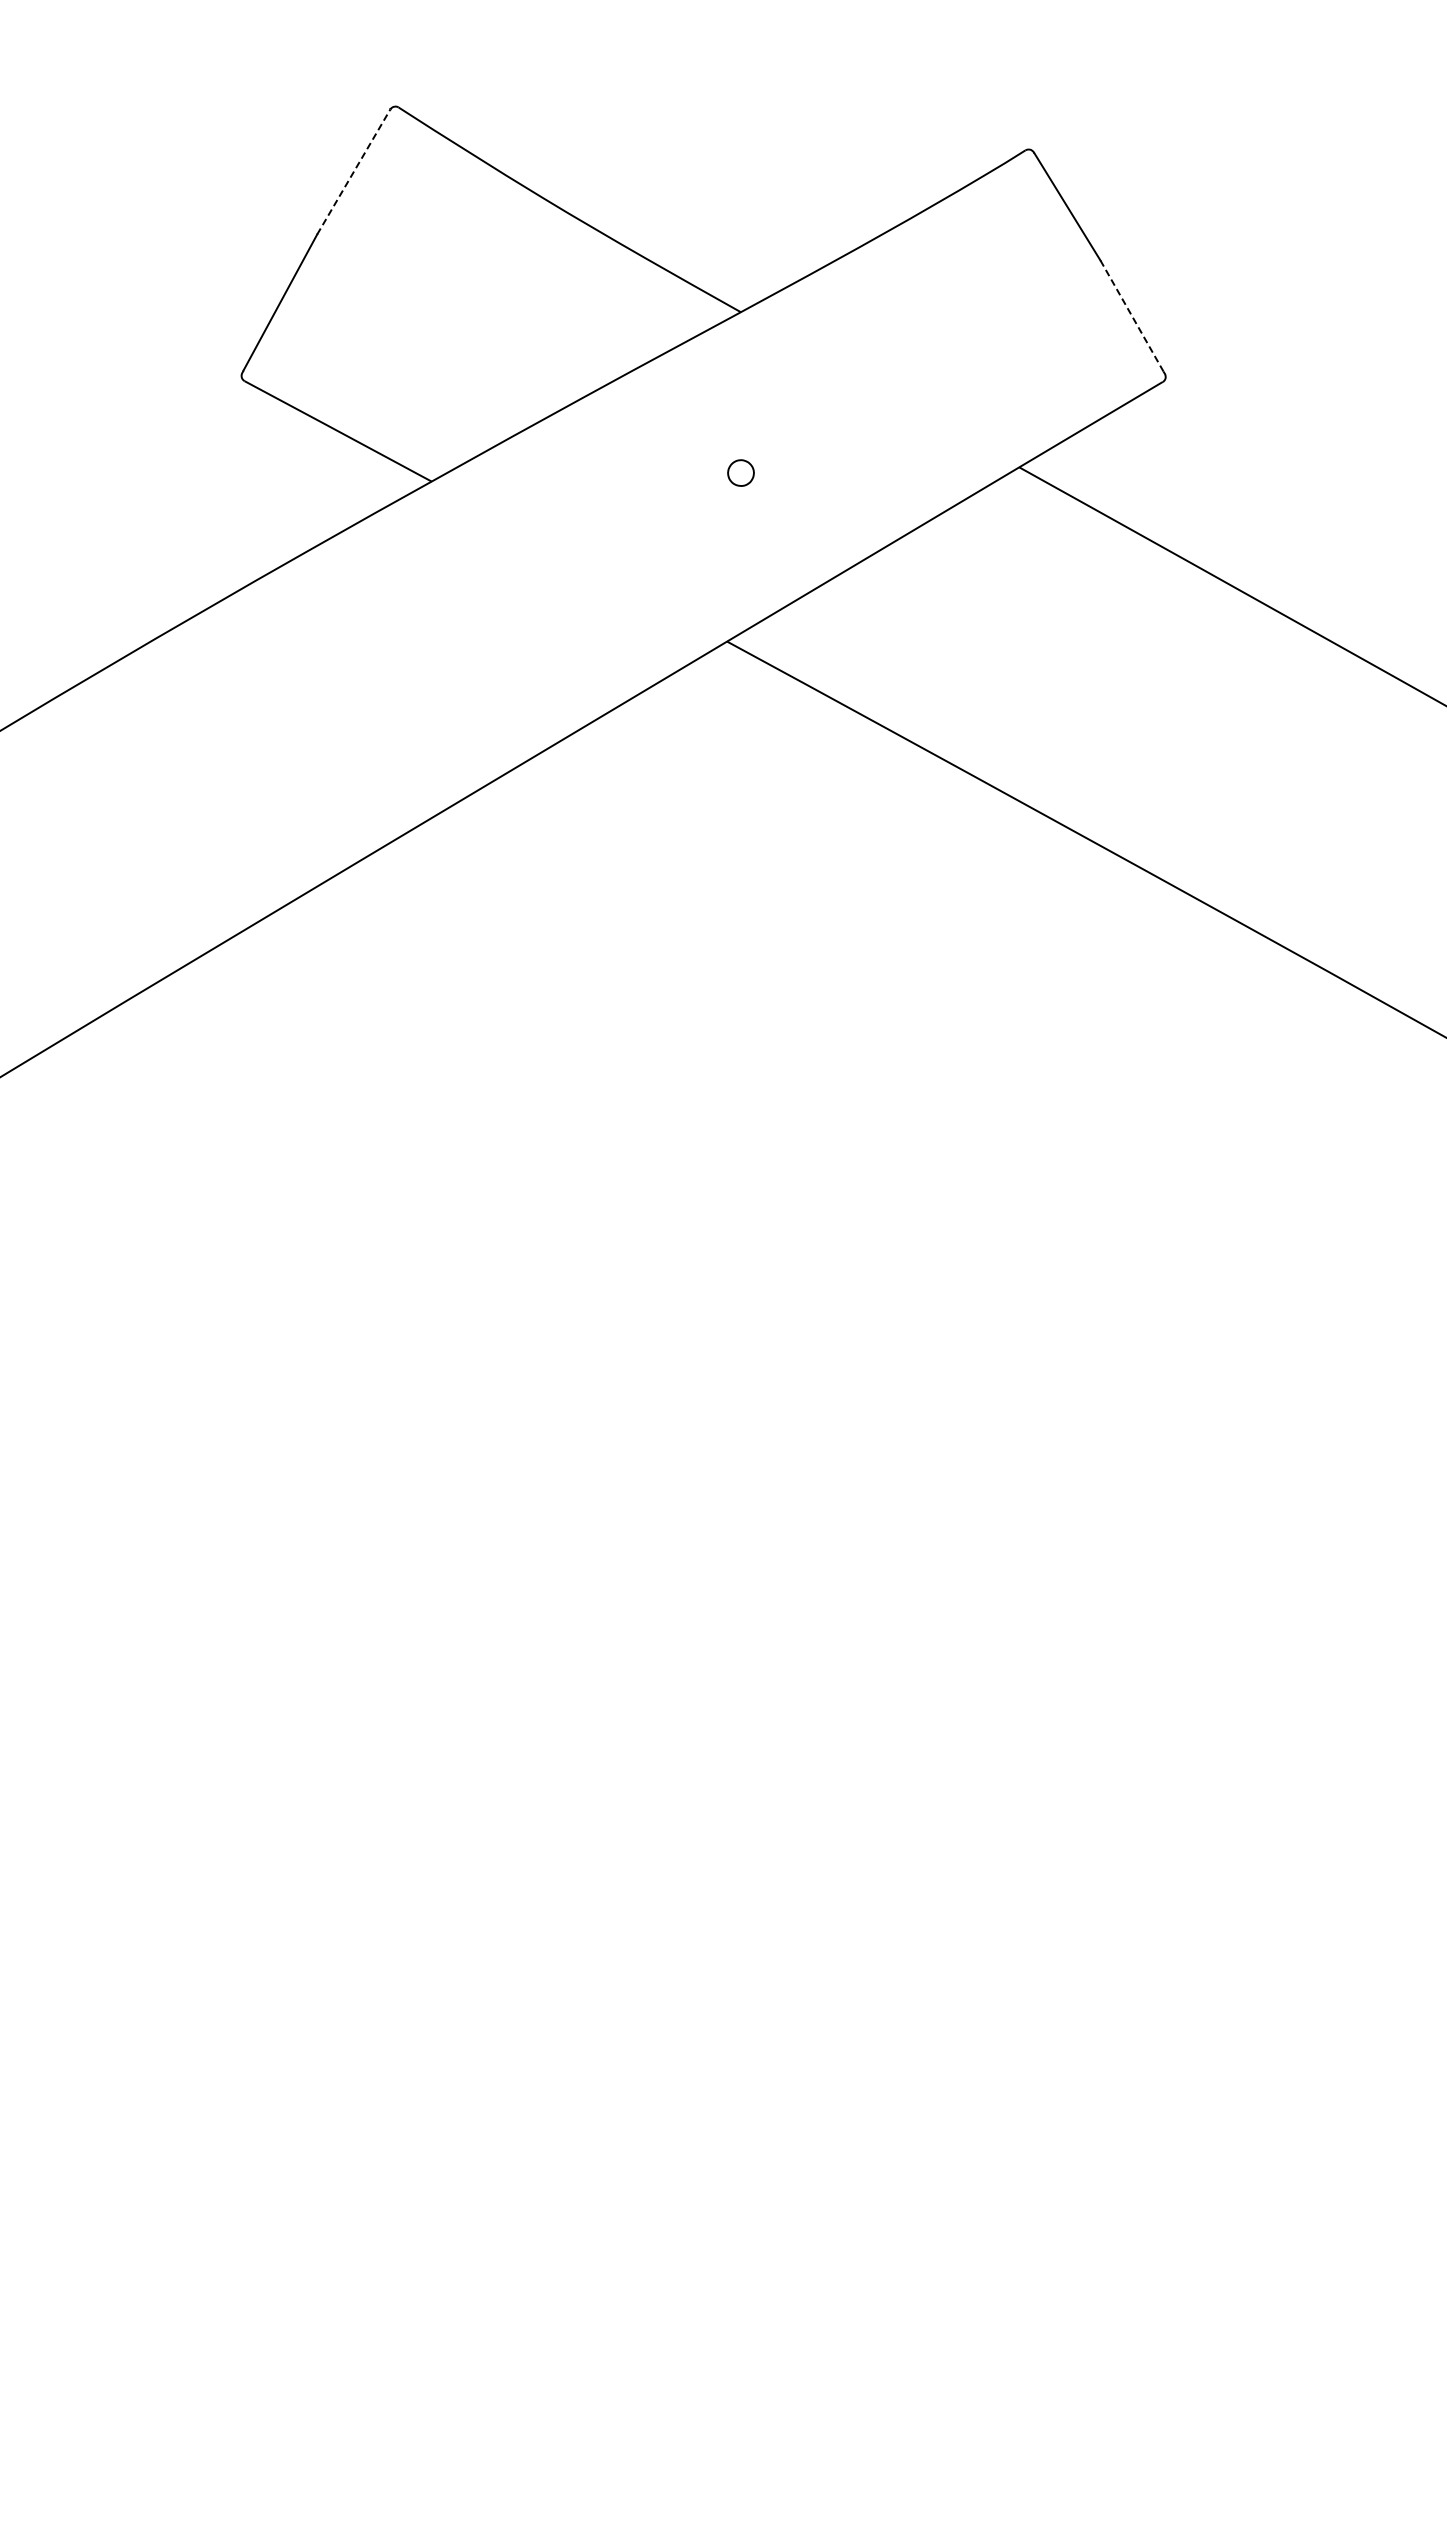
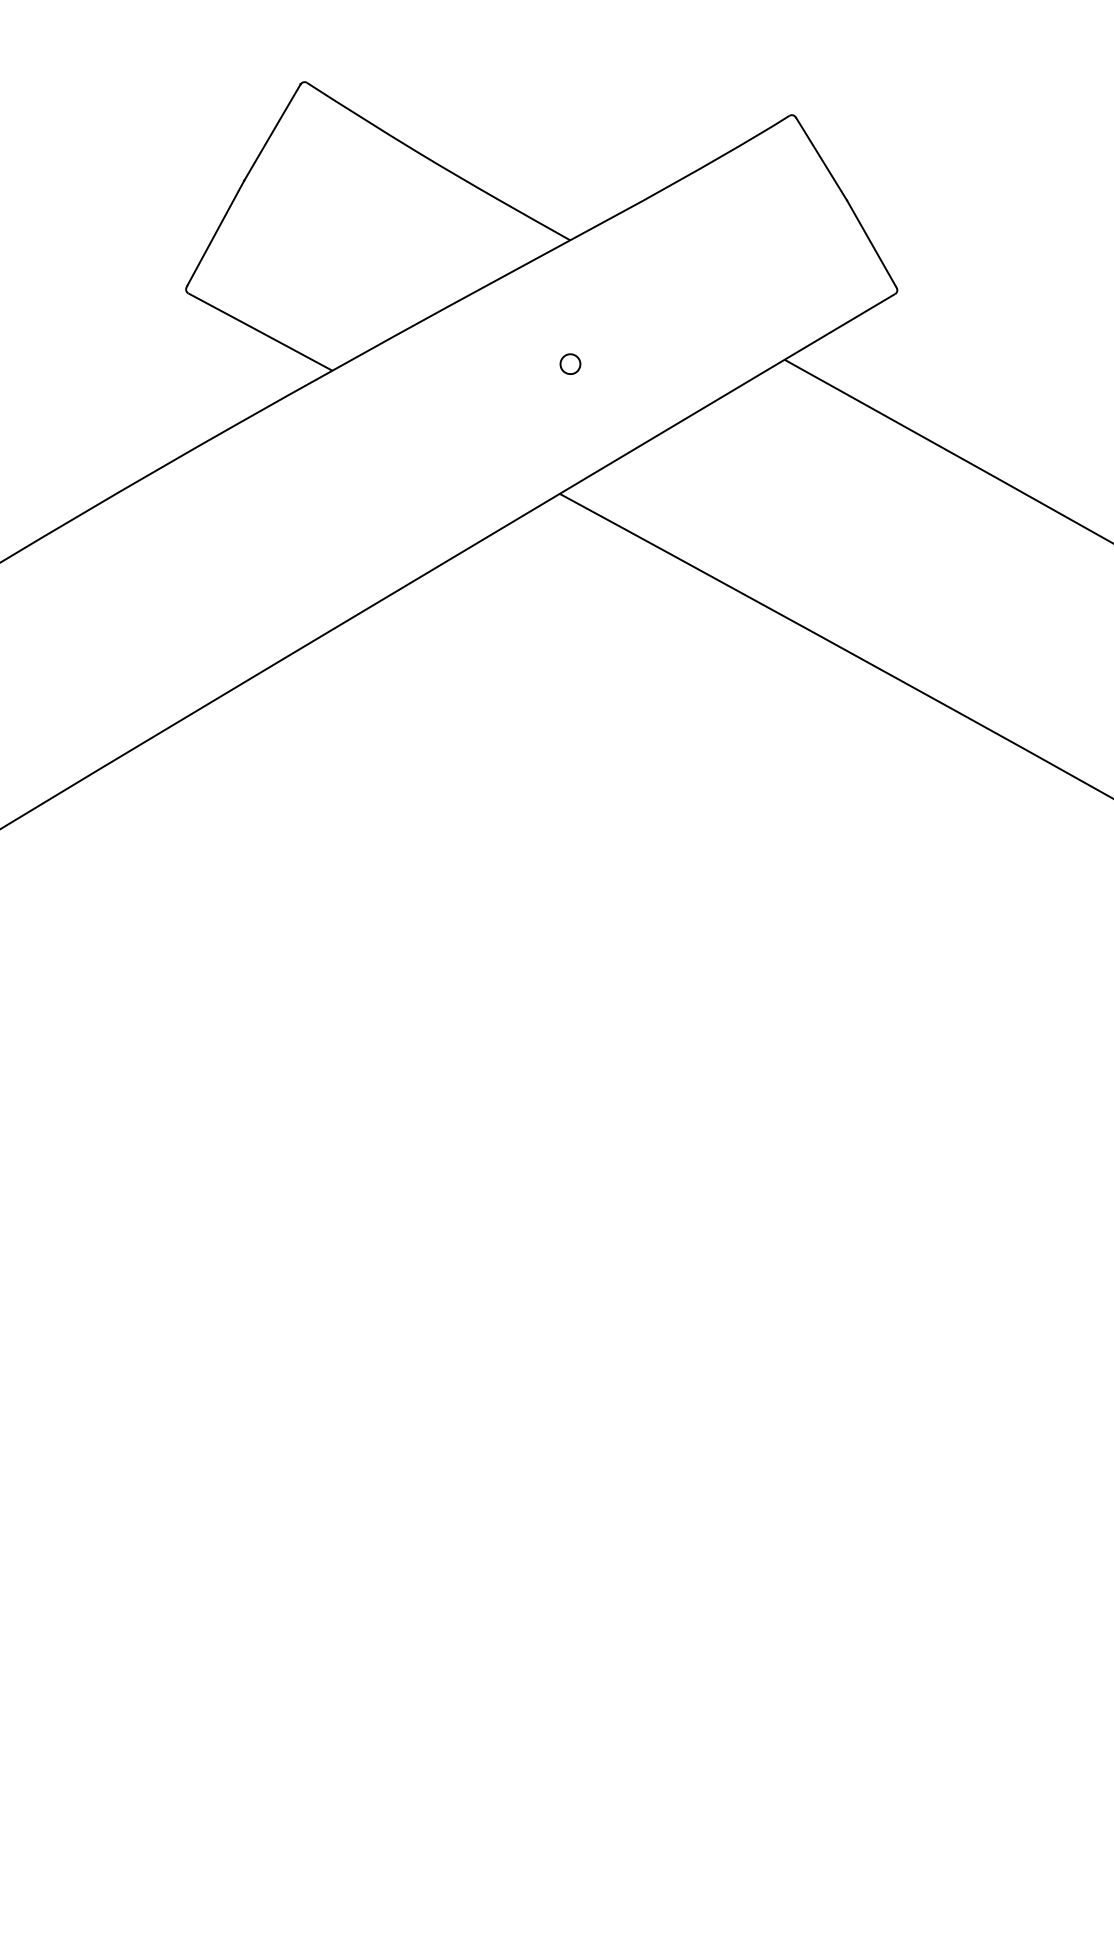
line: (353, 171) -> (272, 132), dashed -> solid
line: (1132, 316) -> (871, 243), dashed -> solid

